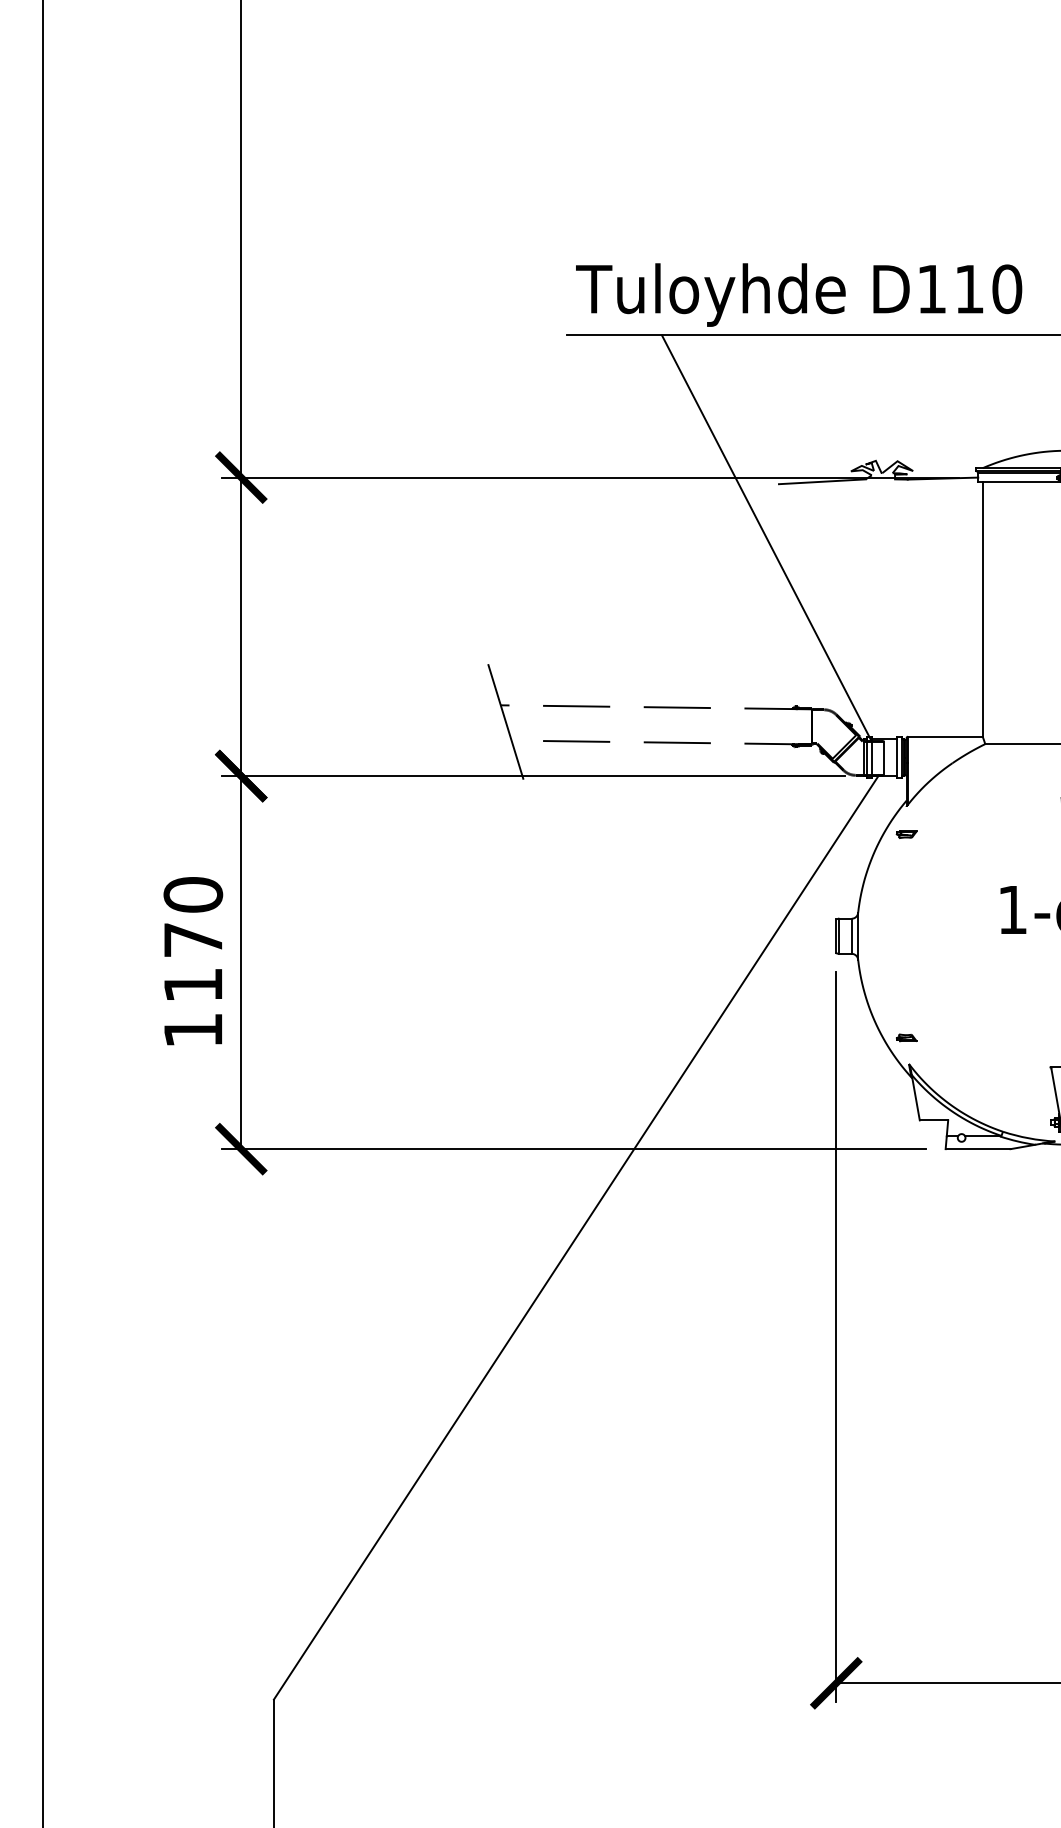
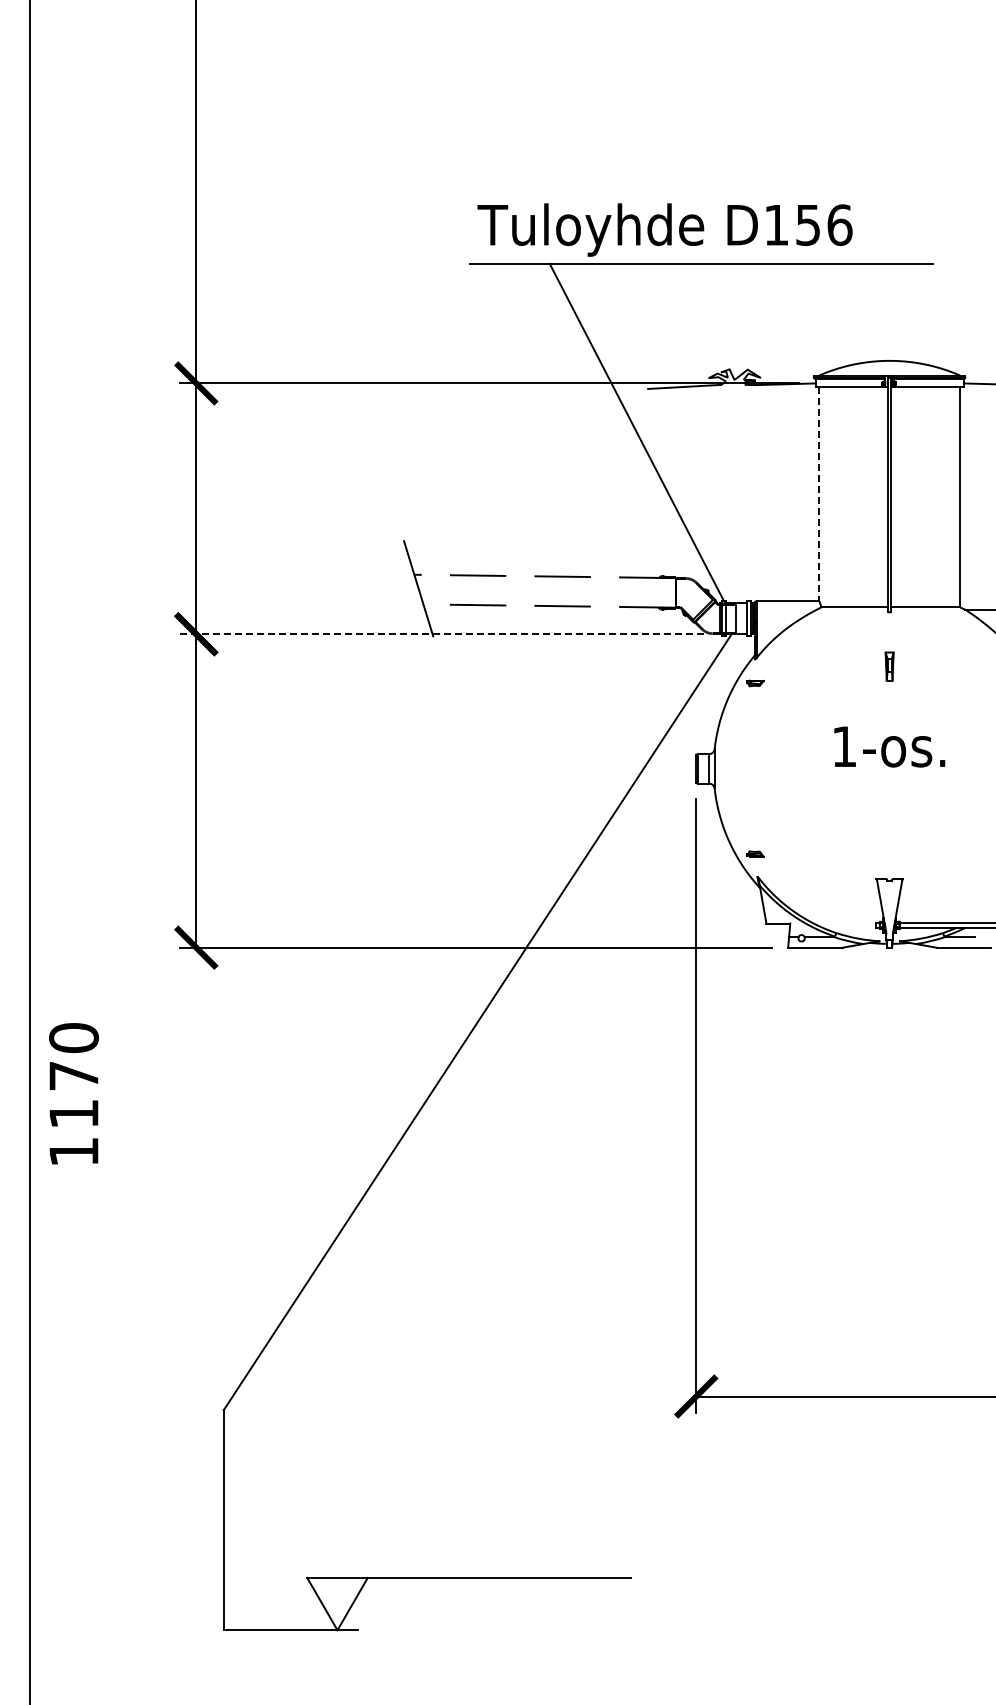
text: (988, 288) -> (824, 224), D110 -> D156
line: (982, 609) -> (819, 494), solid -> dashed
line: (533, 776) -> (441, 634), solid -> dashed
text: (192, 960) -> (73, 1093), moved

